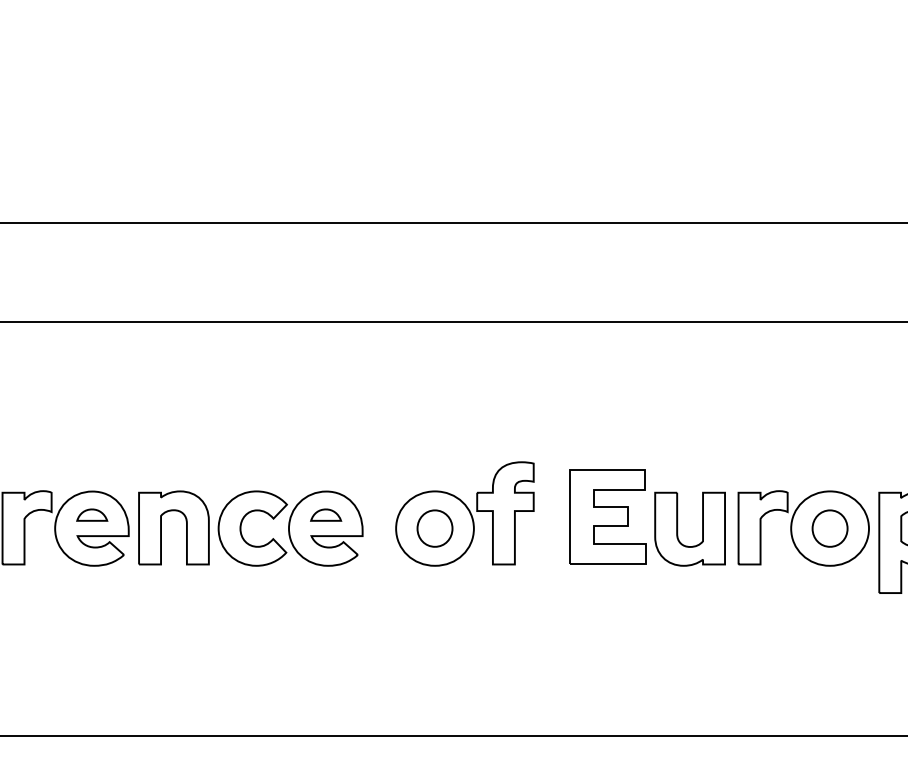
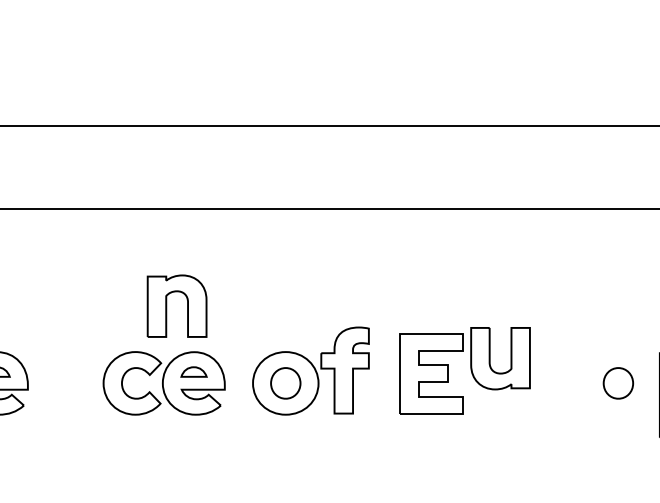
part: (161, 527) -> (166, 305), moved
part: (678, 528) -> (490, 358), moved
part: (803, 528) -> (596, 383), removed

